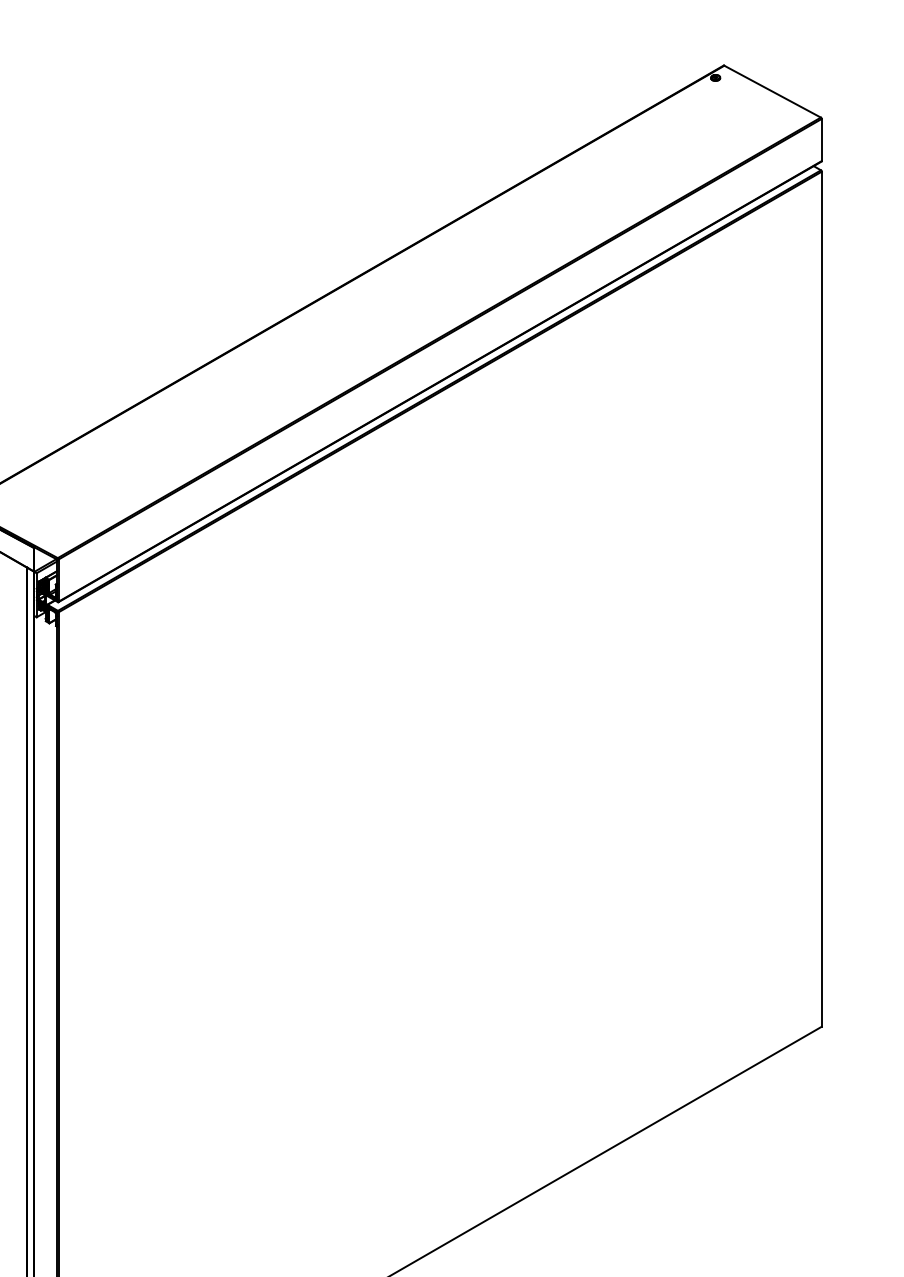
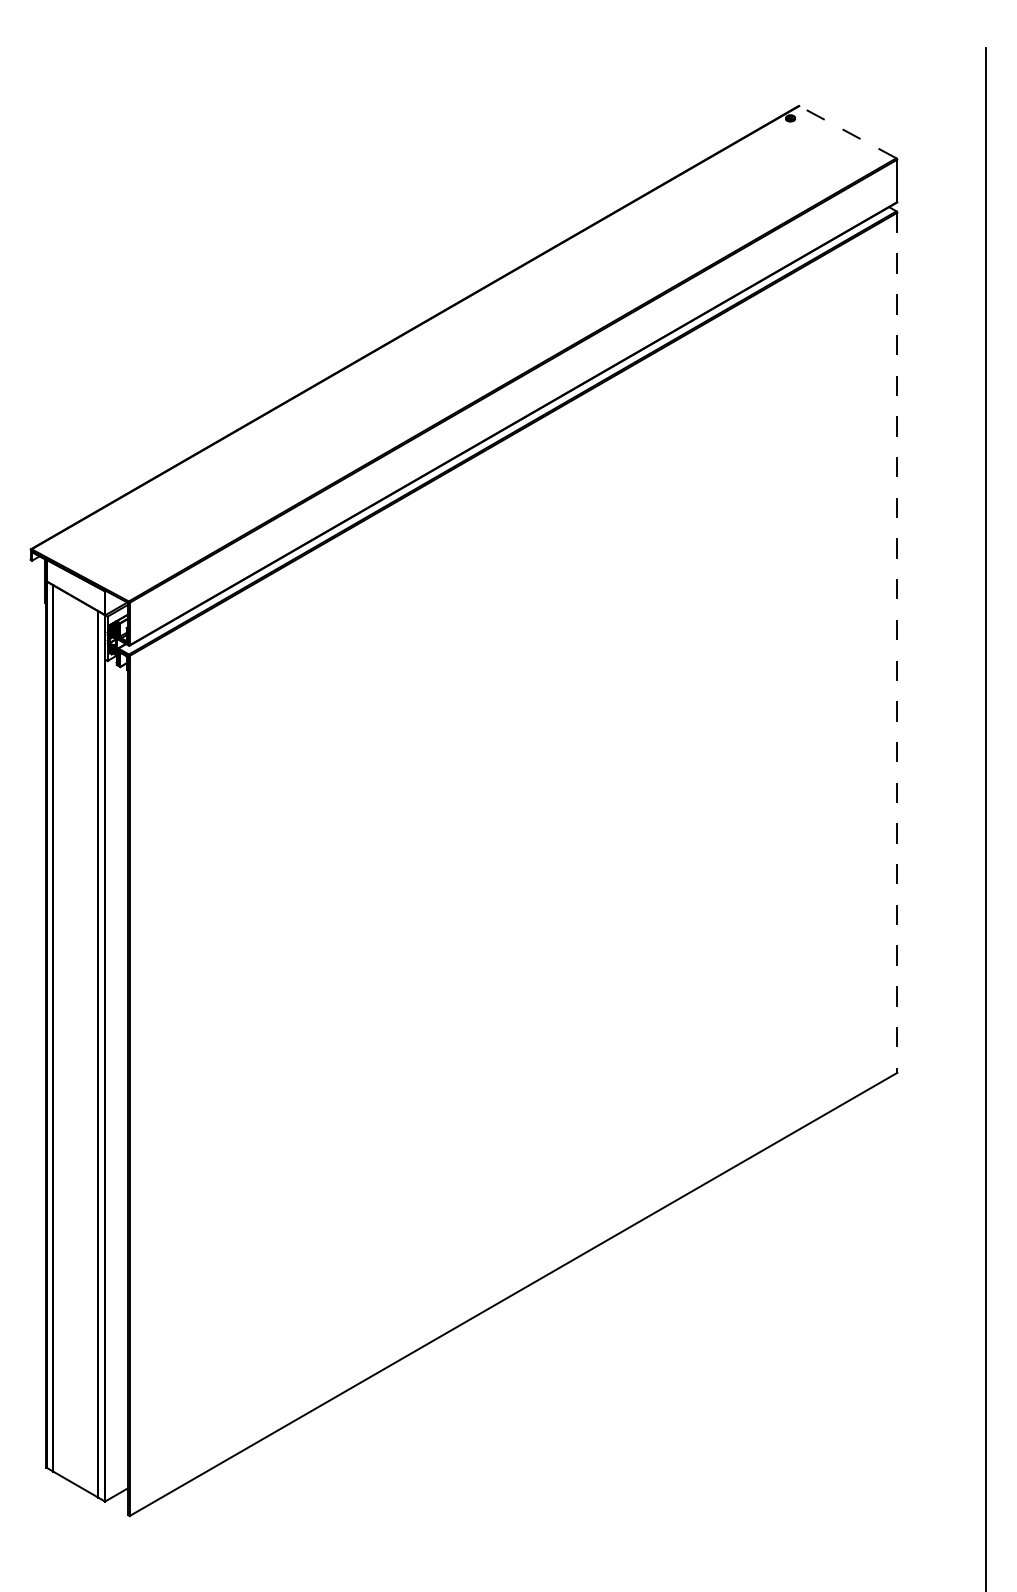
line: (772, 90) -> (847, 131), solid -> dashed
line: (821, 599) -> (897, 643), solid -> dashed

